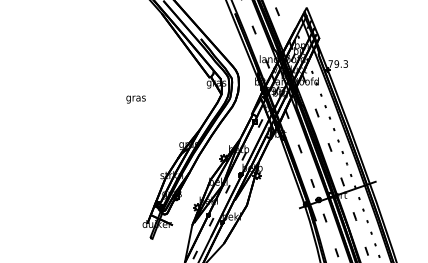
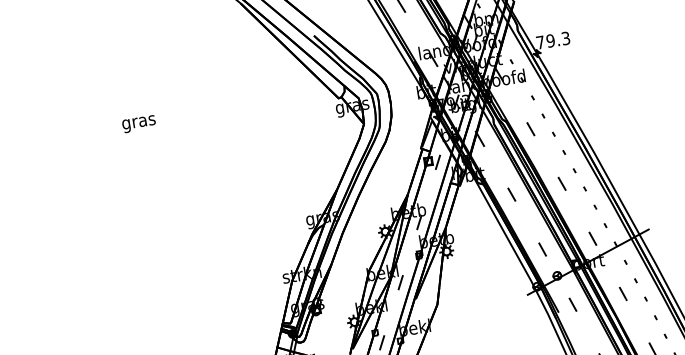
text: (135, 99) -> (138, 124), moved

